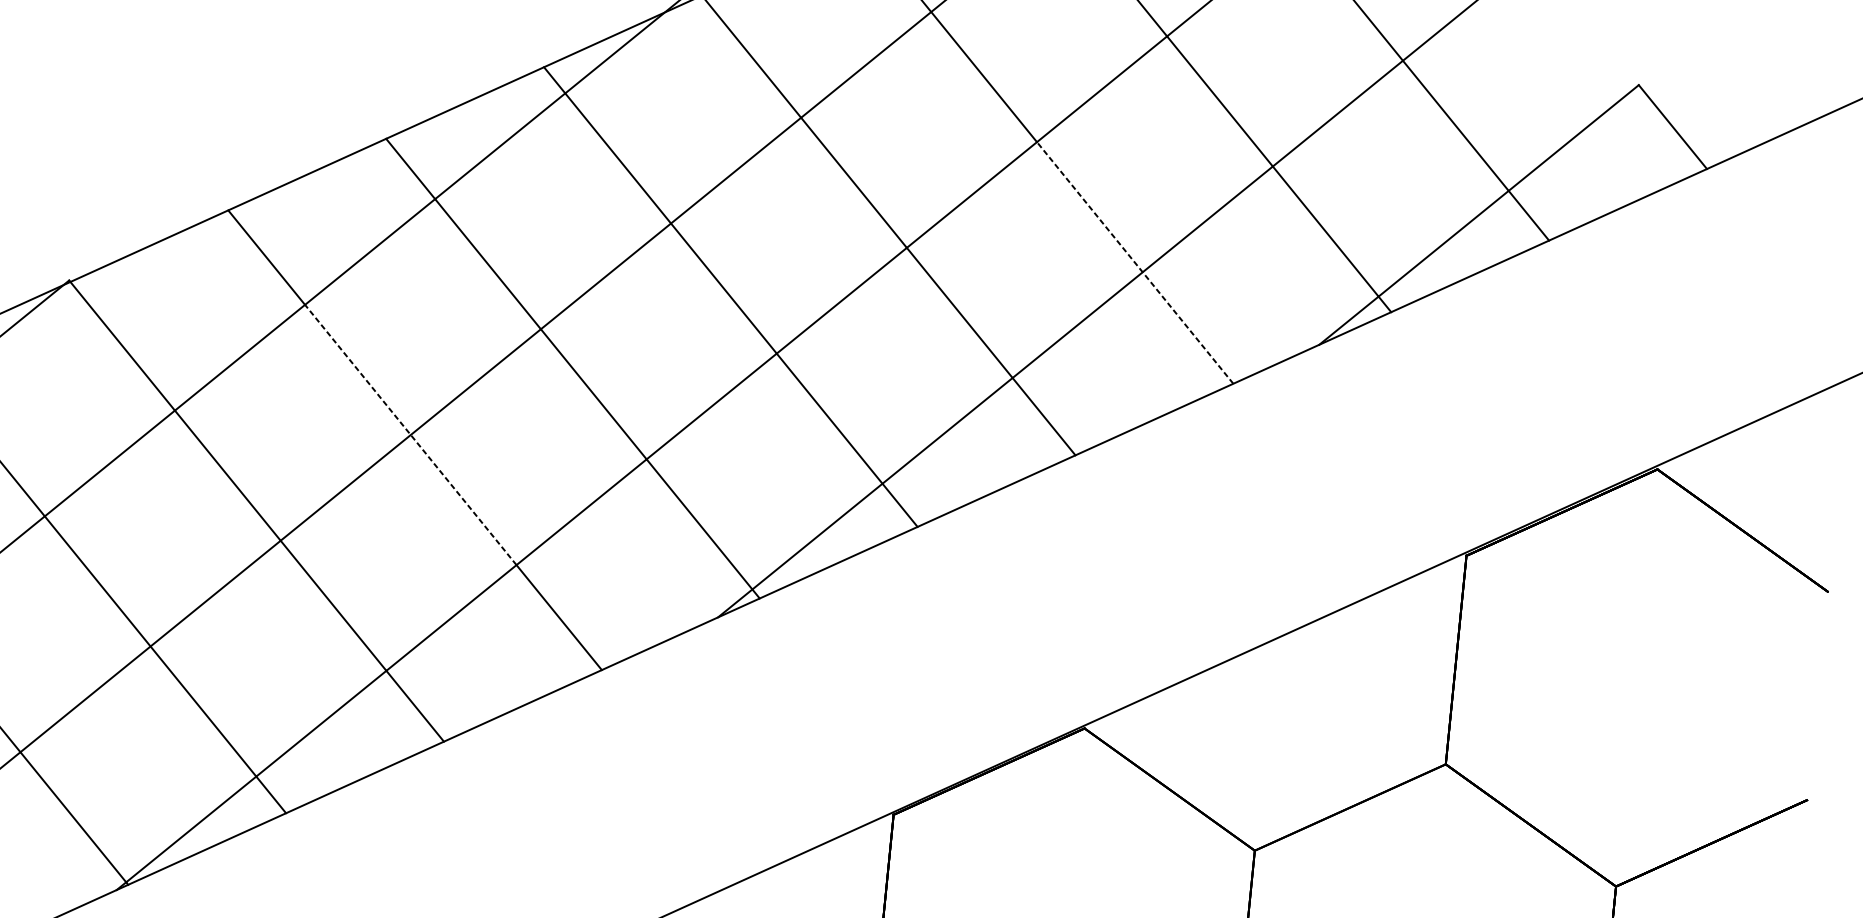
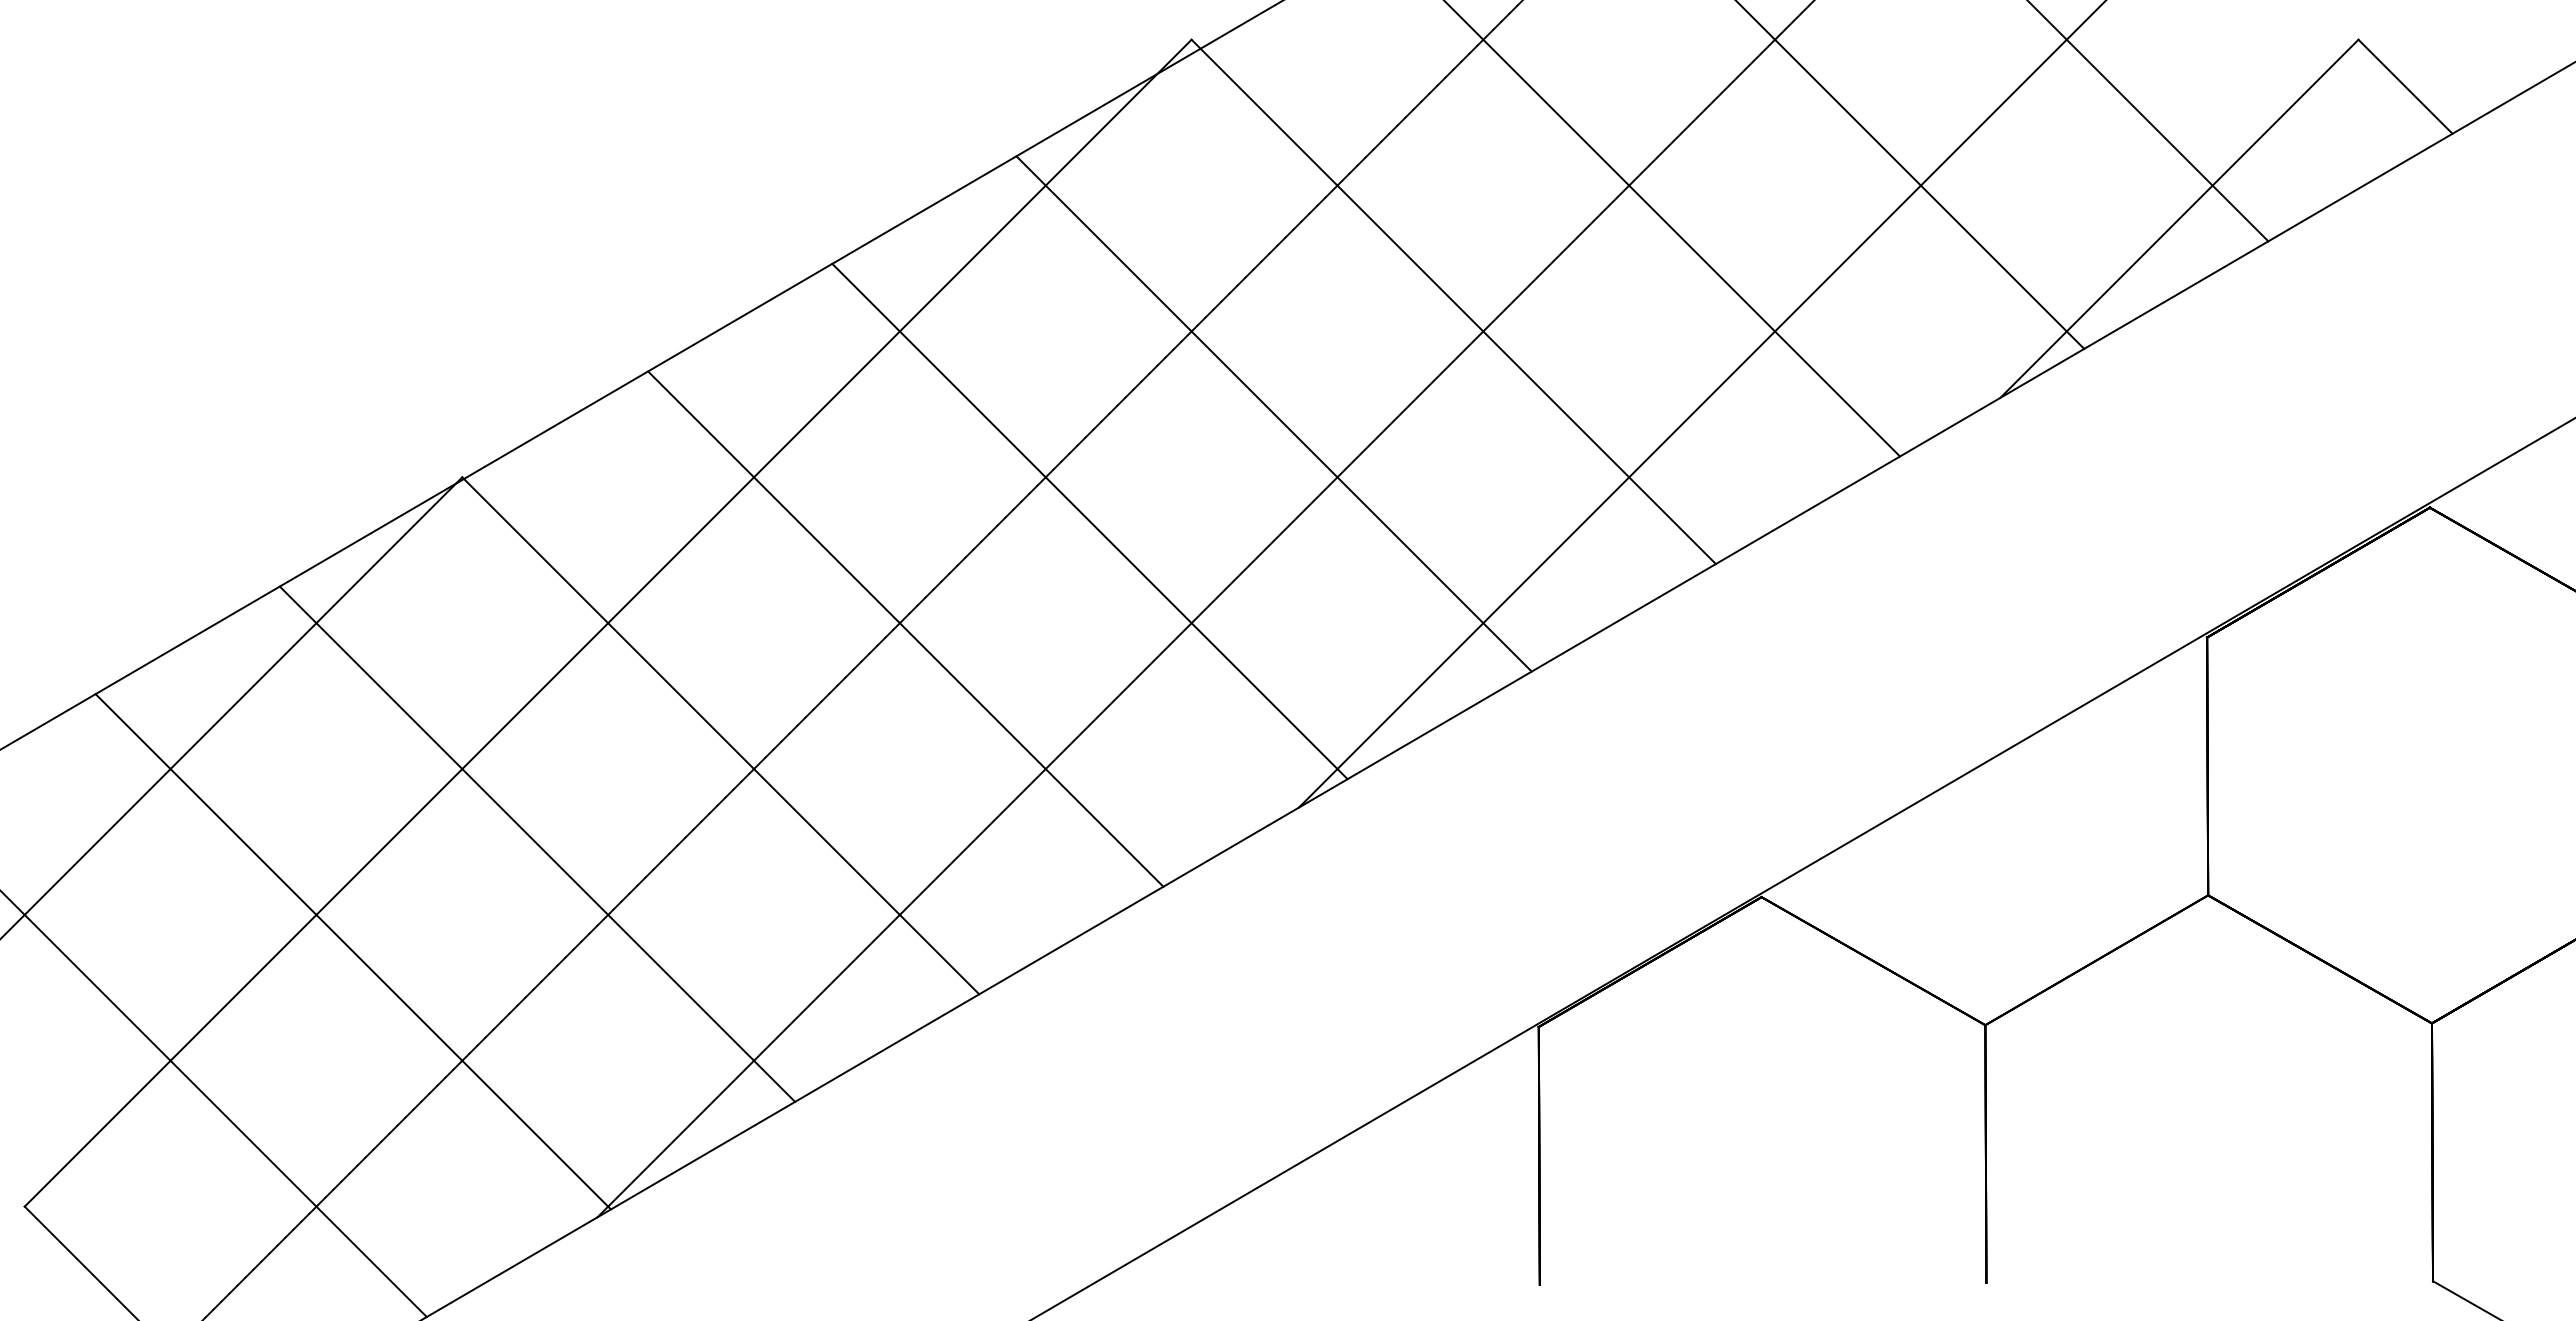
line: (1135, 263) -> (1764, 321), dashed -> solid
line: (410, 434) -> (899, 622), dashed -> solid

